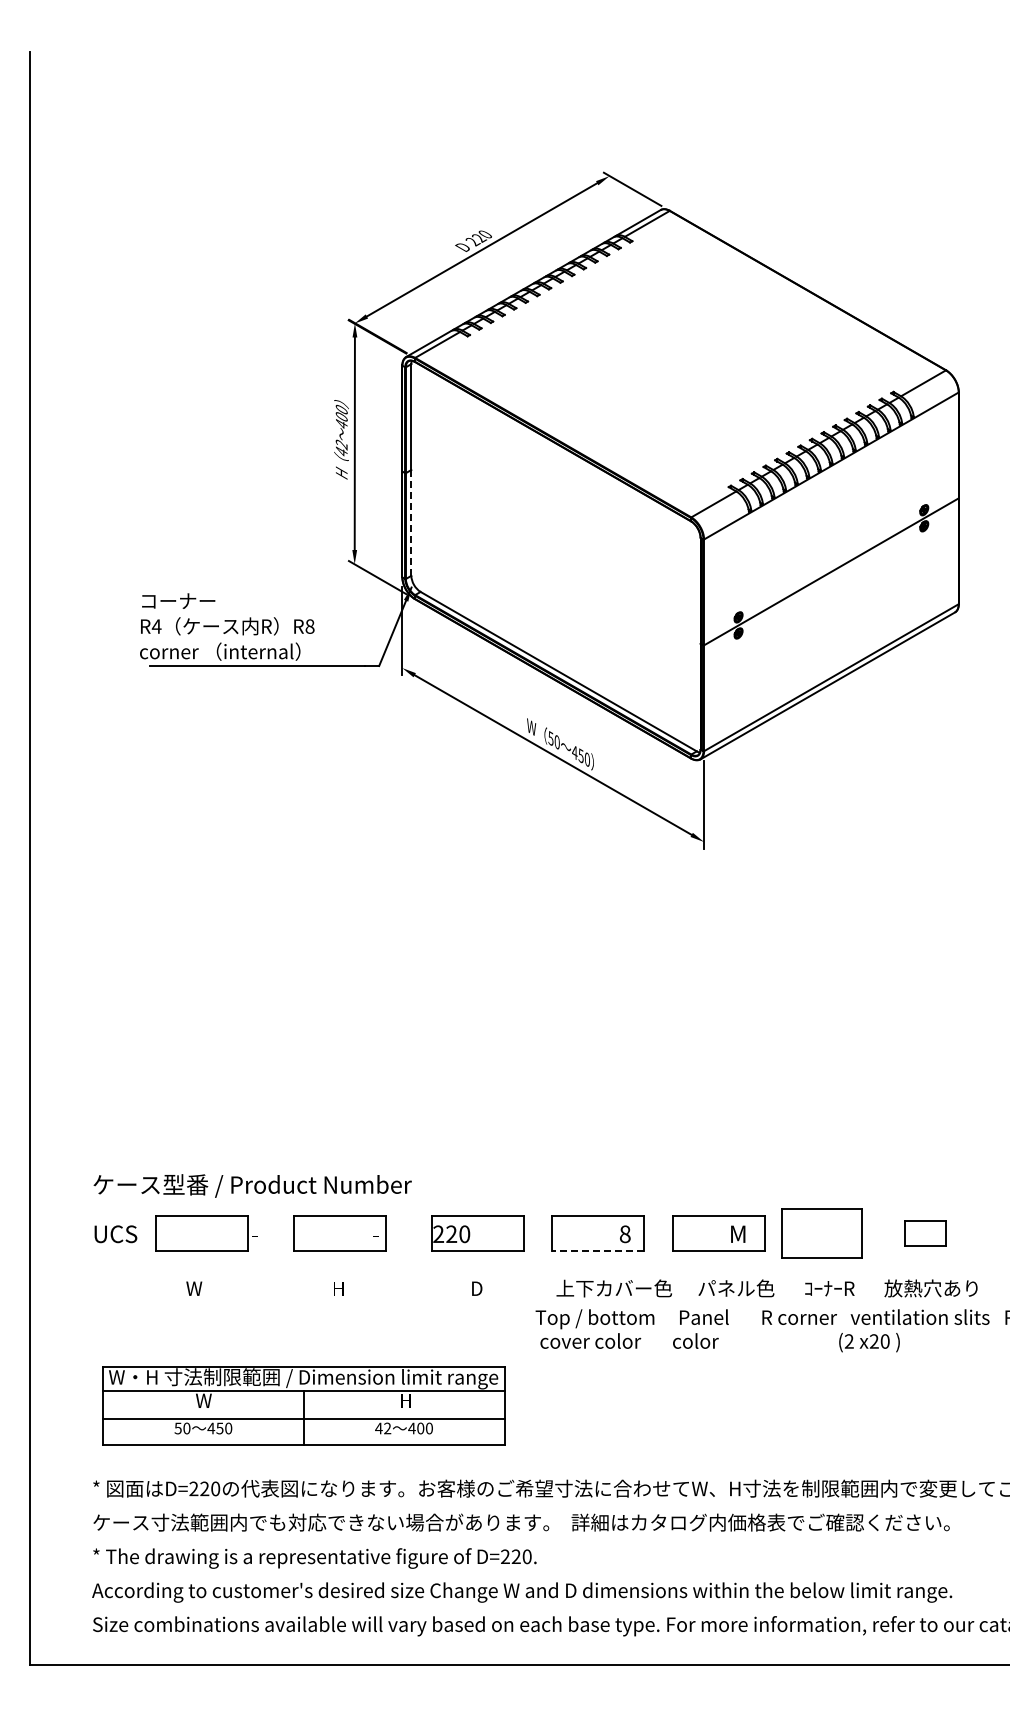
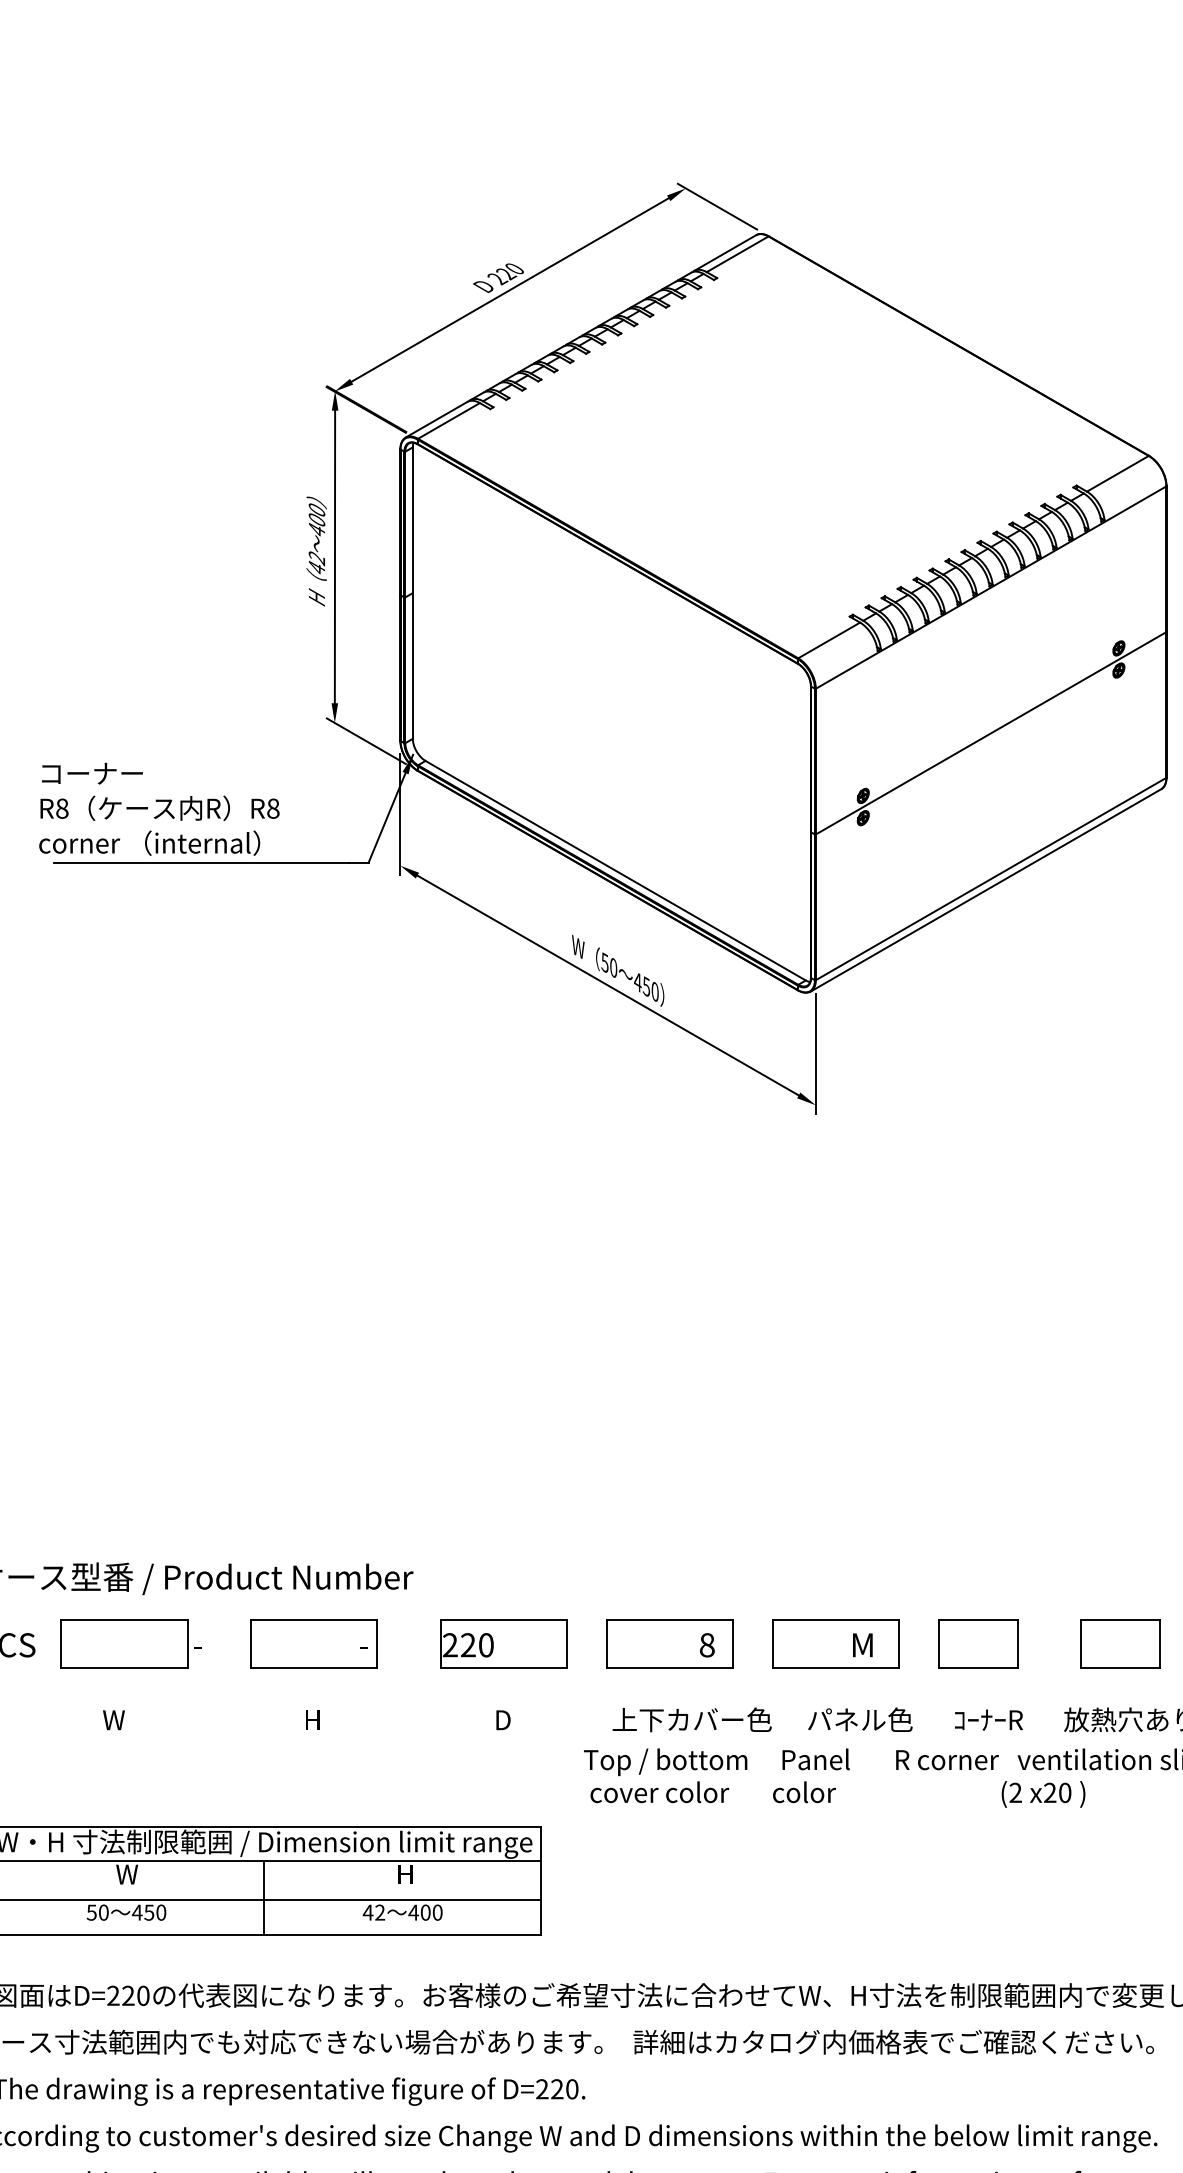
line: (411, 522) -> (413, 665), dashed -> solid
text: (156, 626) -> (61, 808), R4 -> R8
part: (821, 1233) -> (977, 1644), size x0.71
part: (925, 1233) -> (1120, 1644), size x1.43
line: (598, 1250) -> (670, 1667), dashed -> solid

